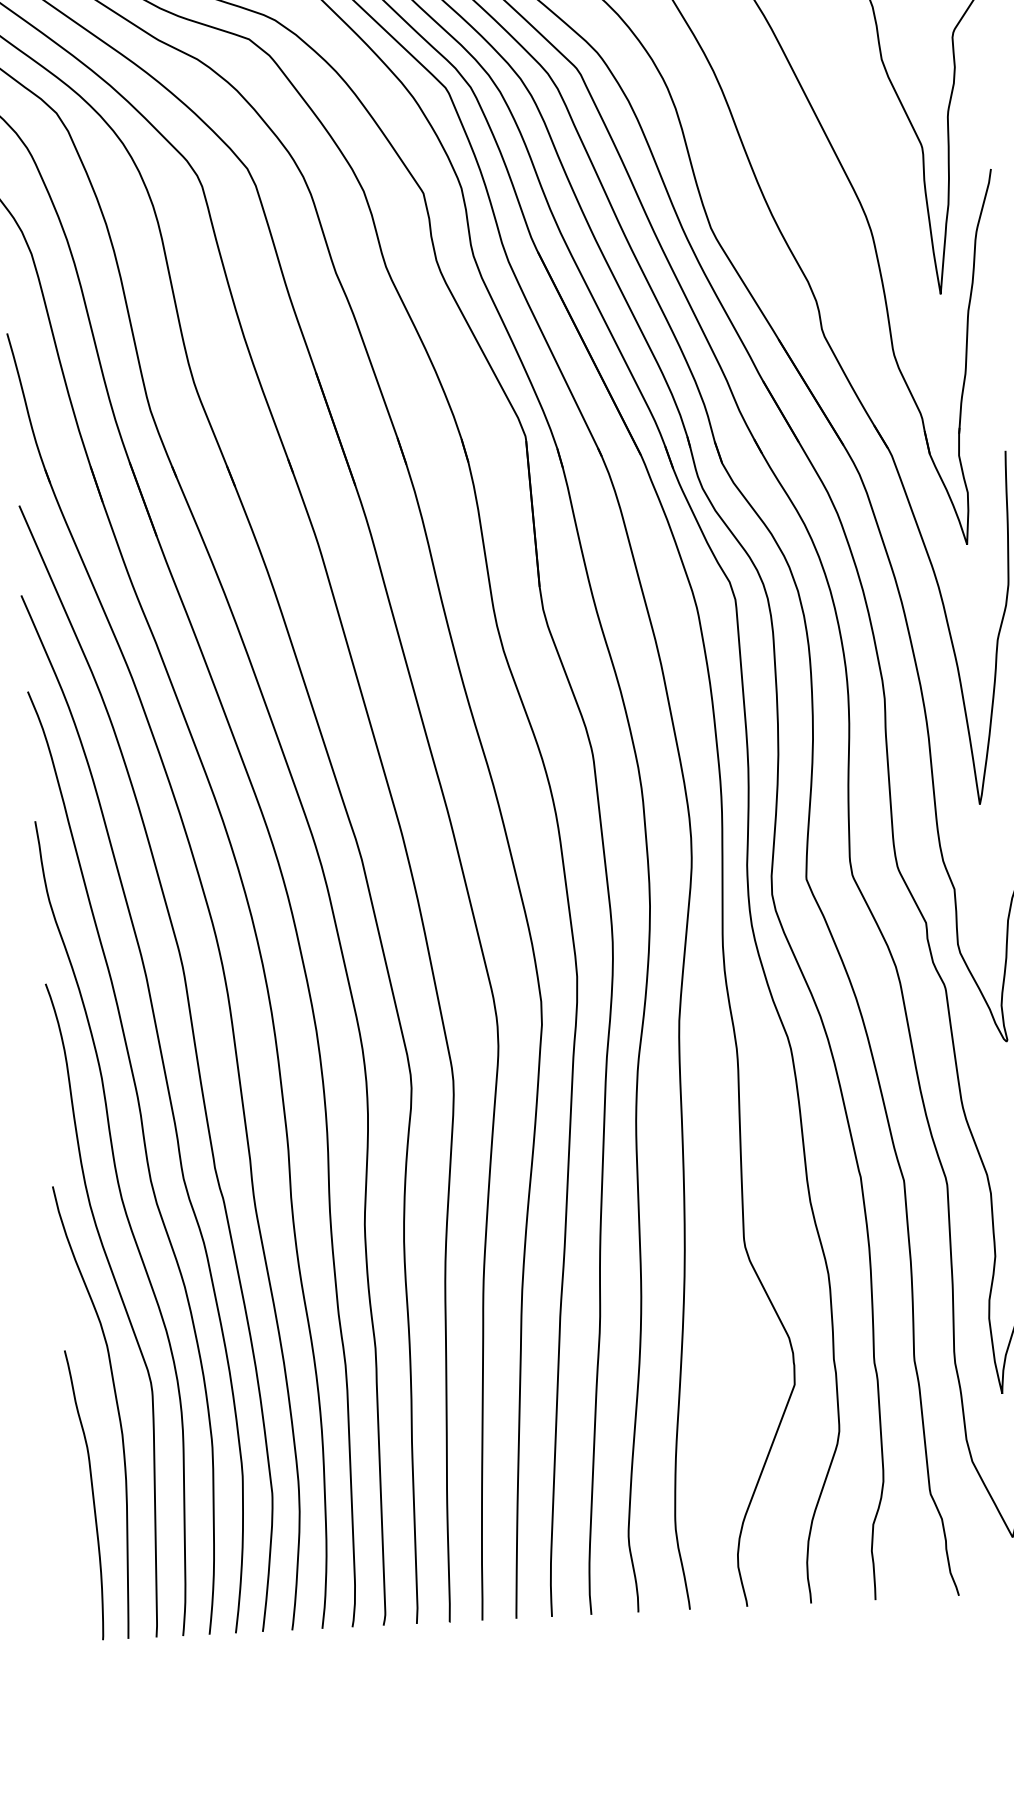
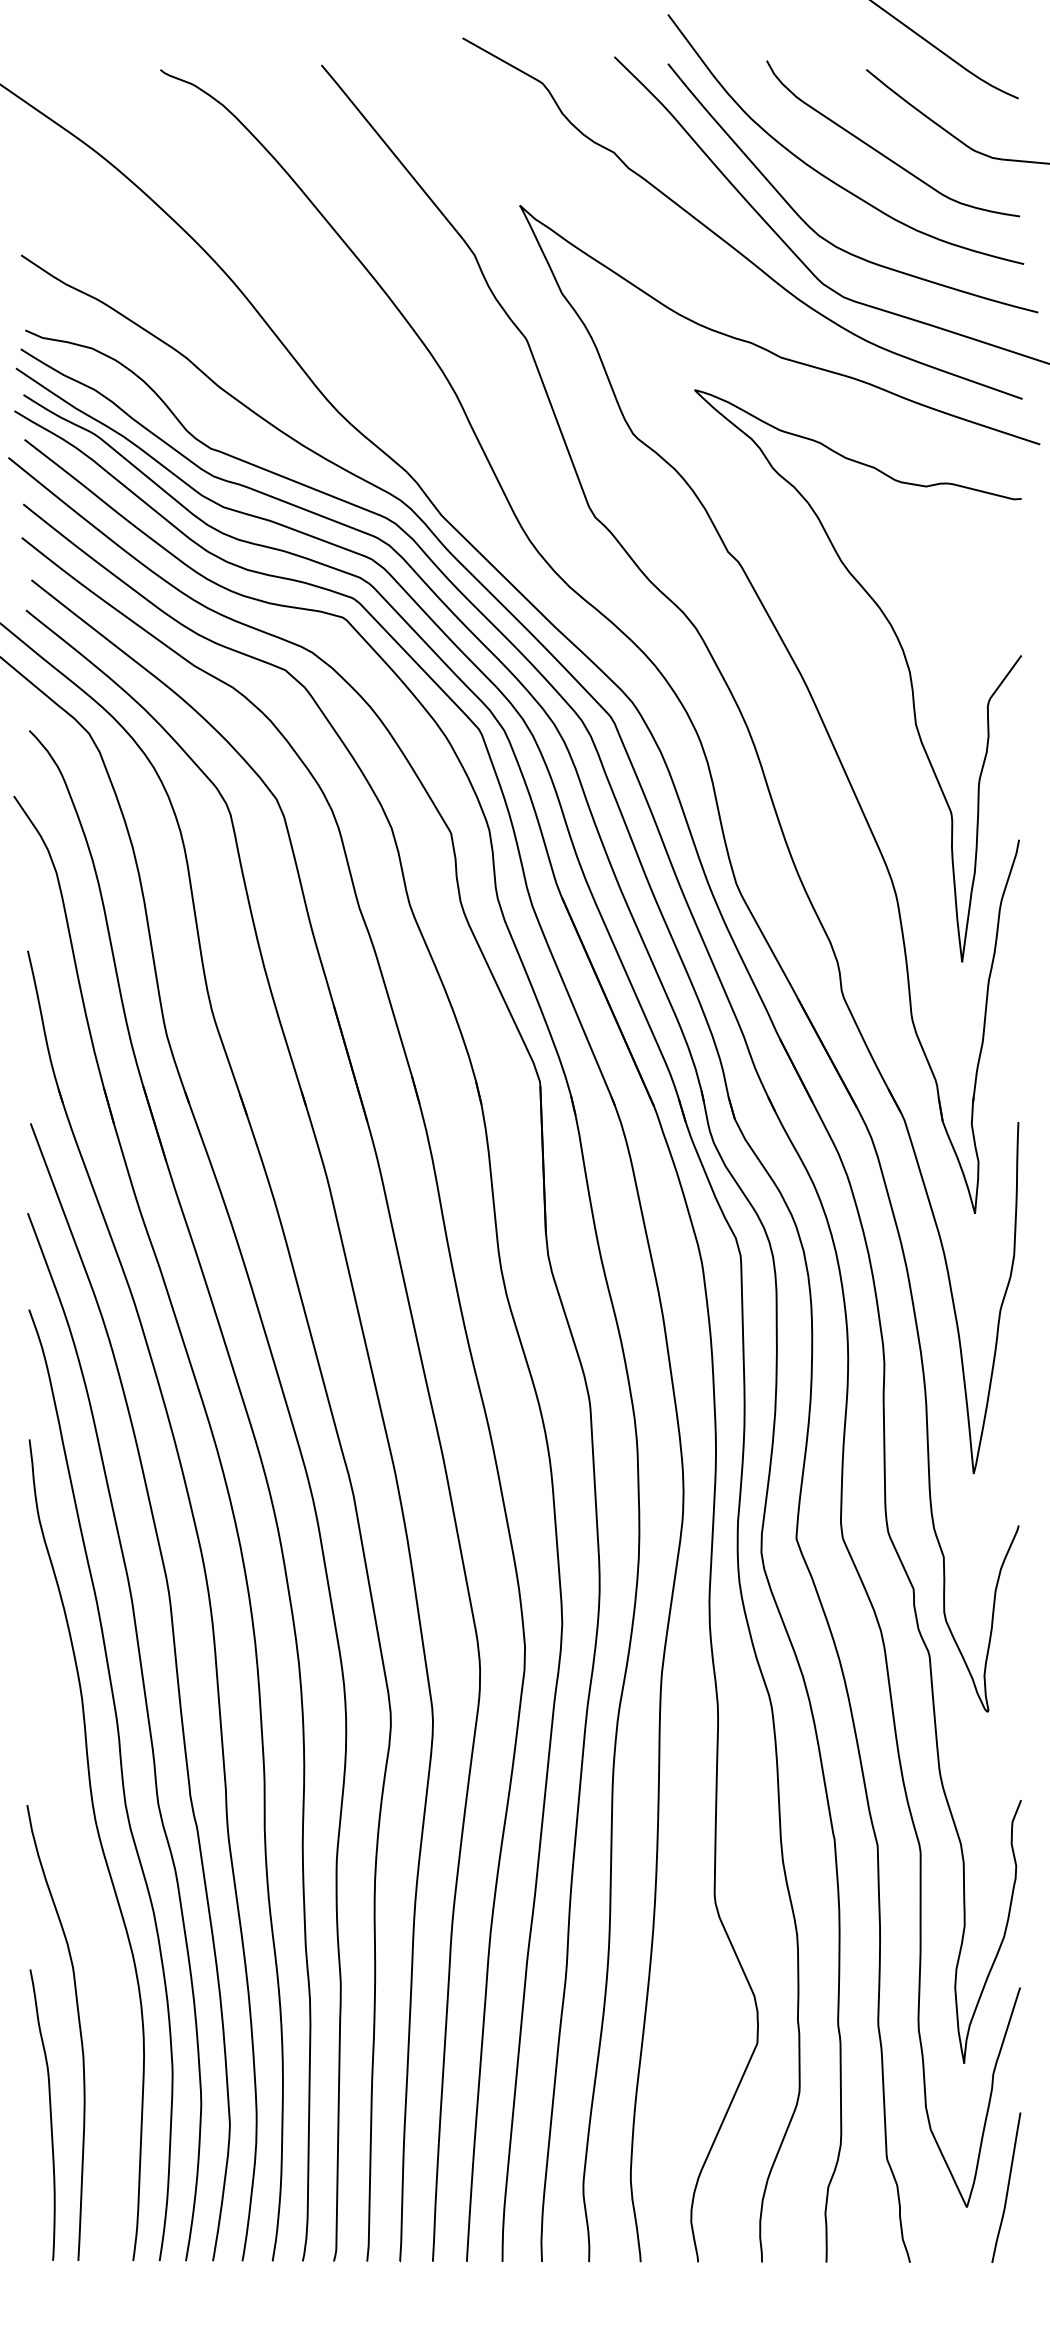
curve: (122, 1303) -> (90, 1925), removed

